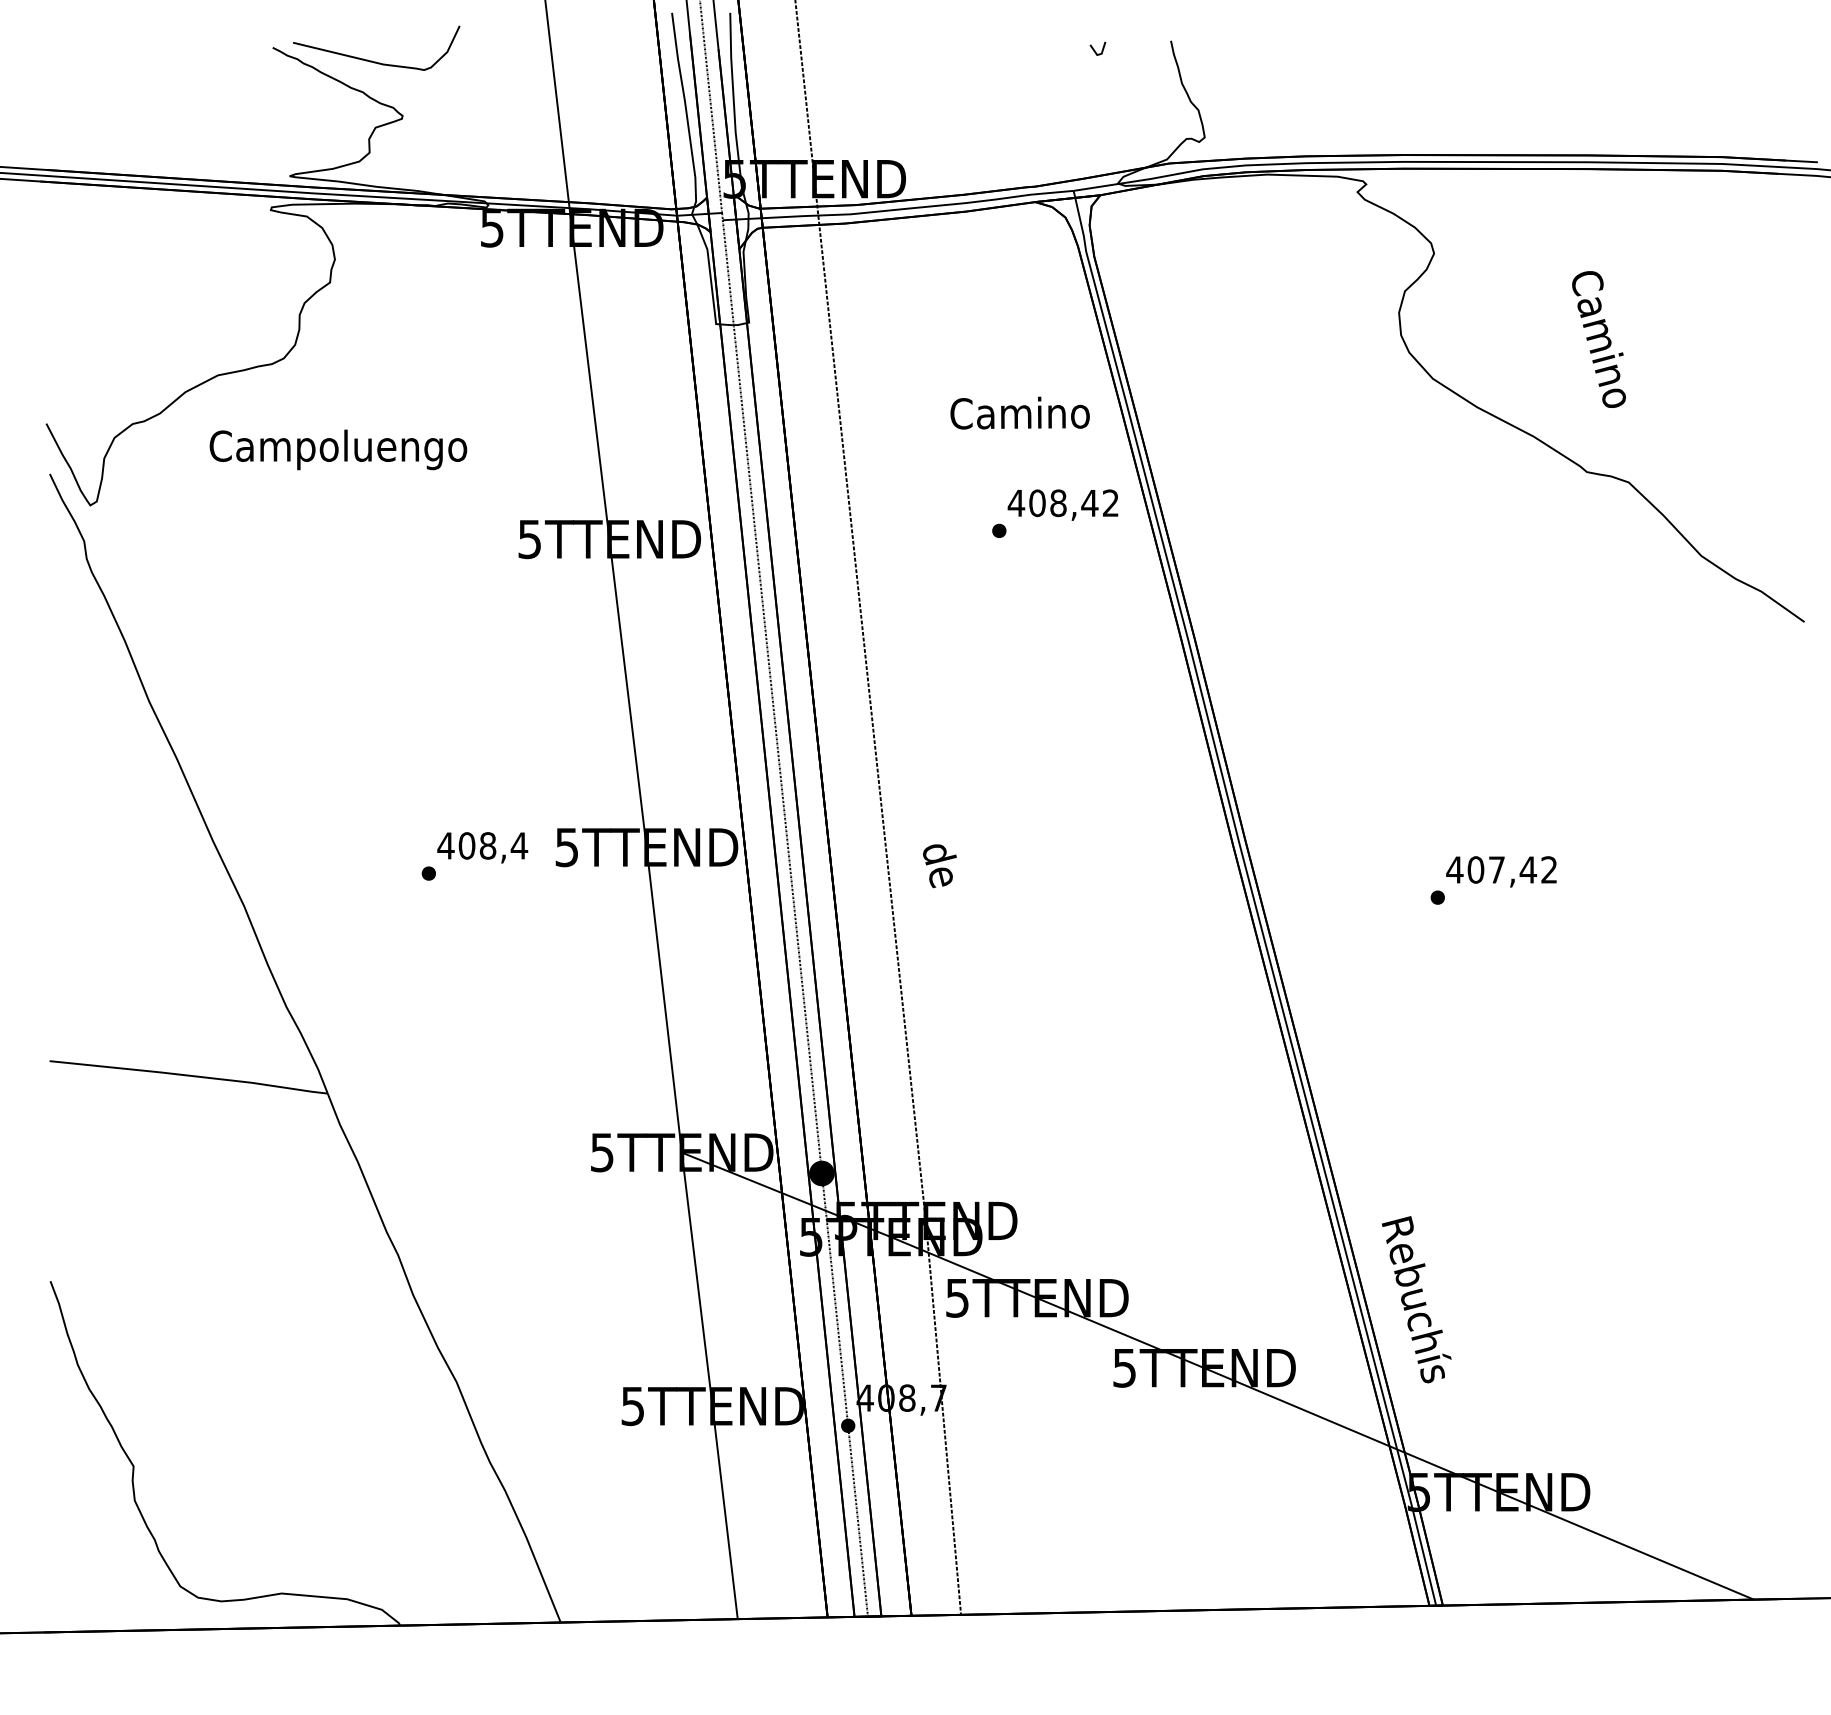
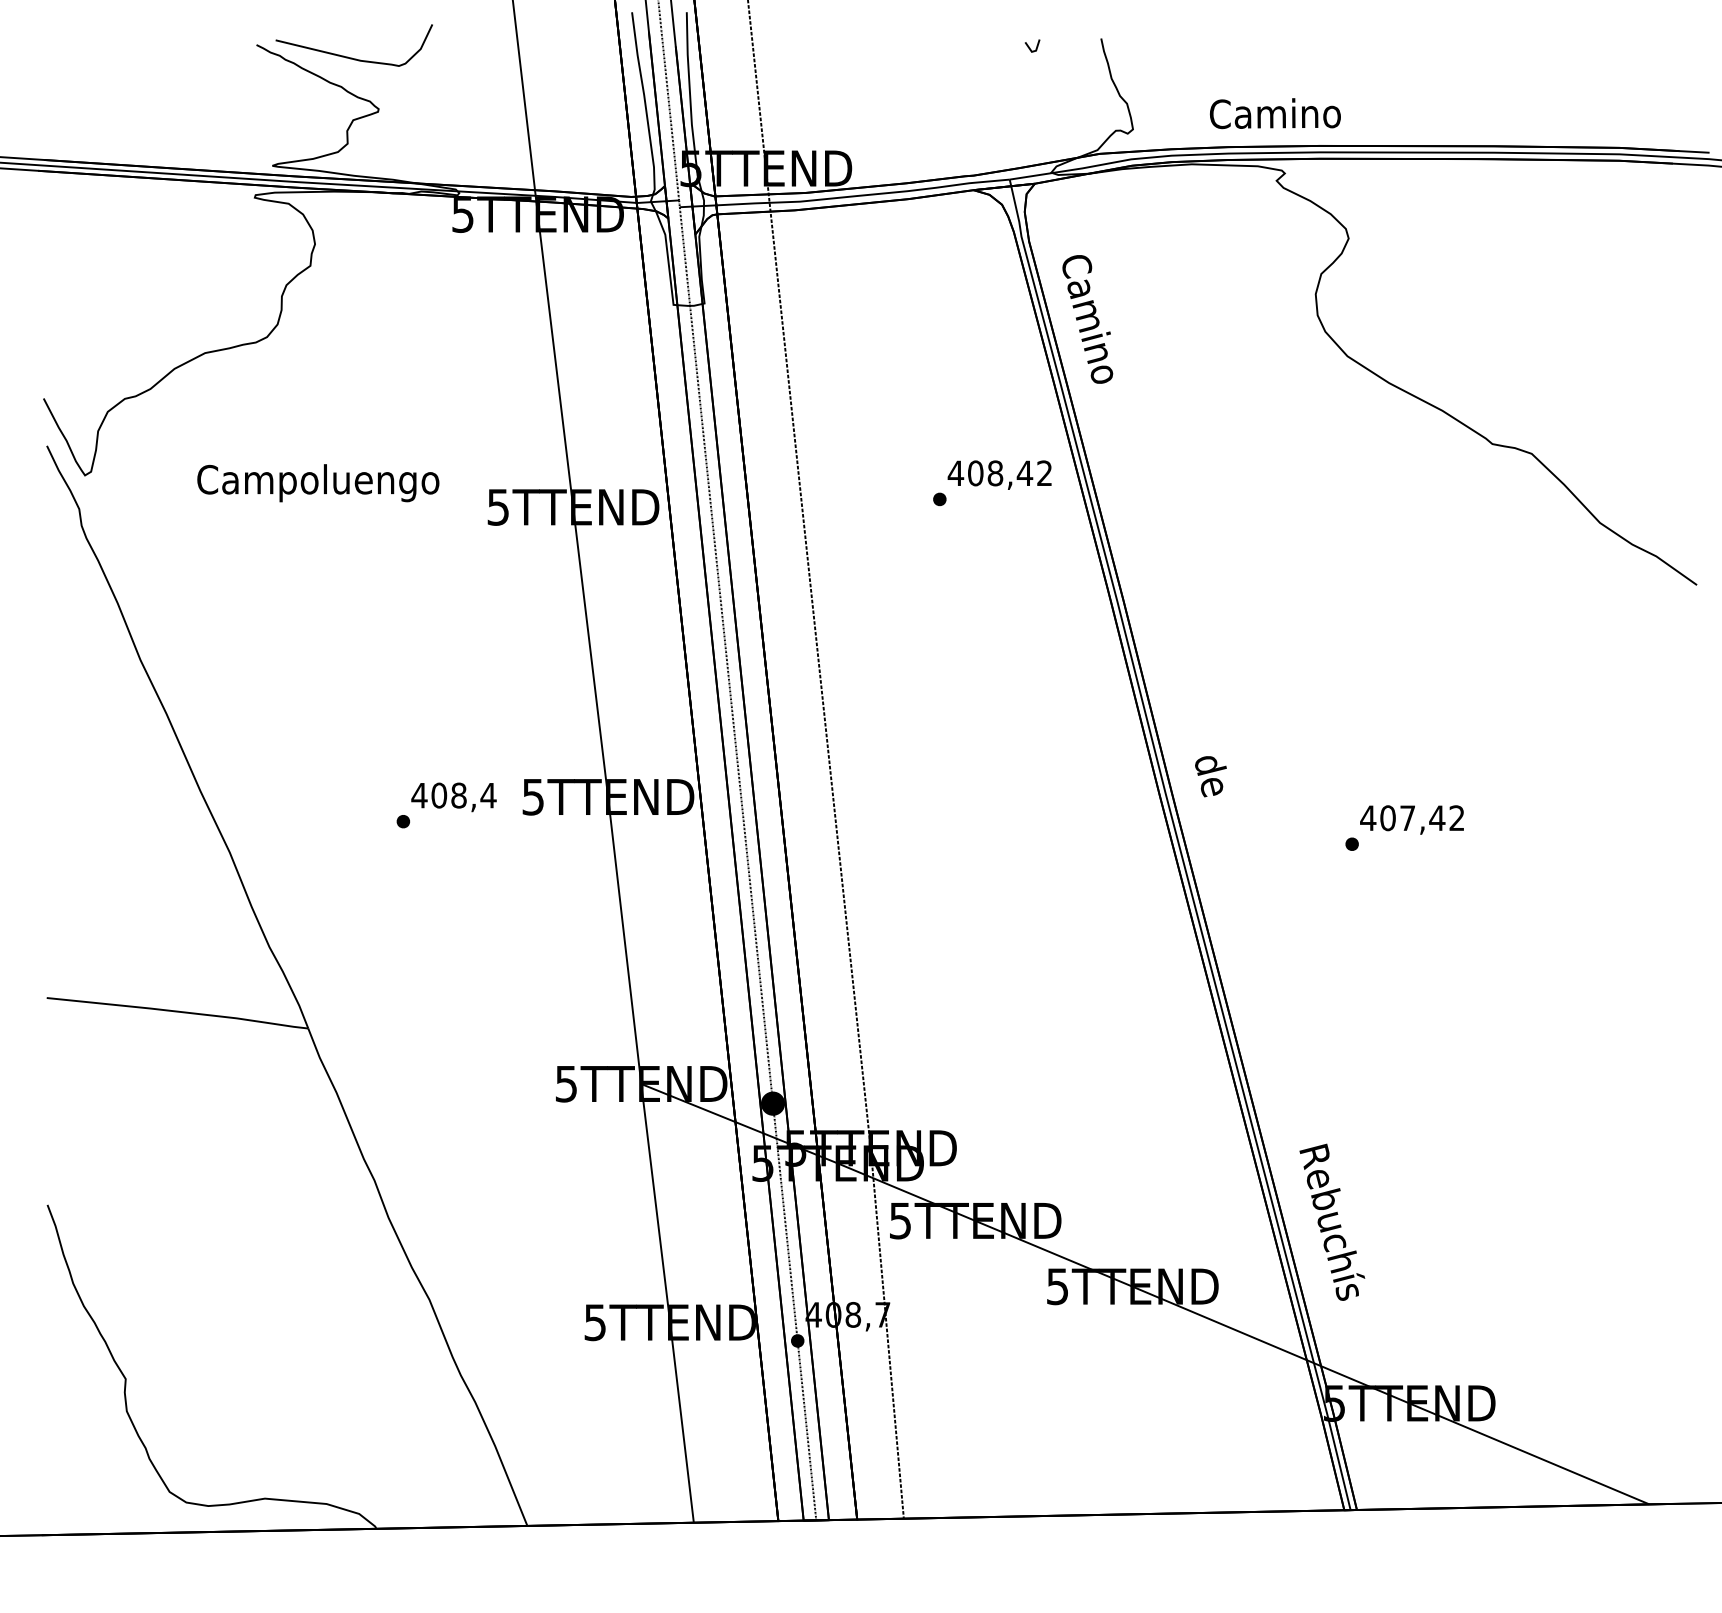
text: (1598, 339) -> (1087, 319), moved
text: (1020, 412) -> (1275, 113), moved
text: (338, 450) -> (318, 483), moved
text: (939, 866) -> (1210, 776), moved

